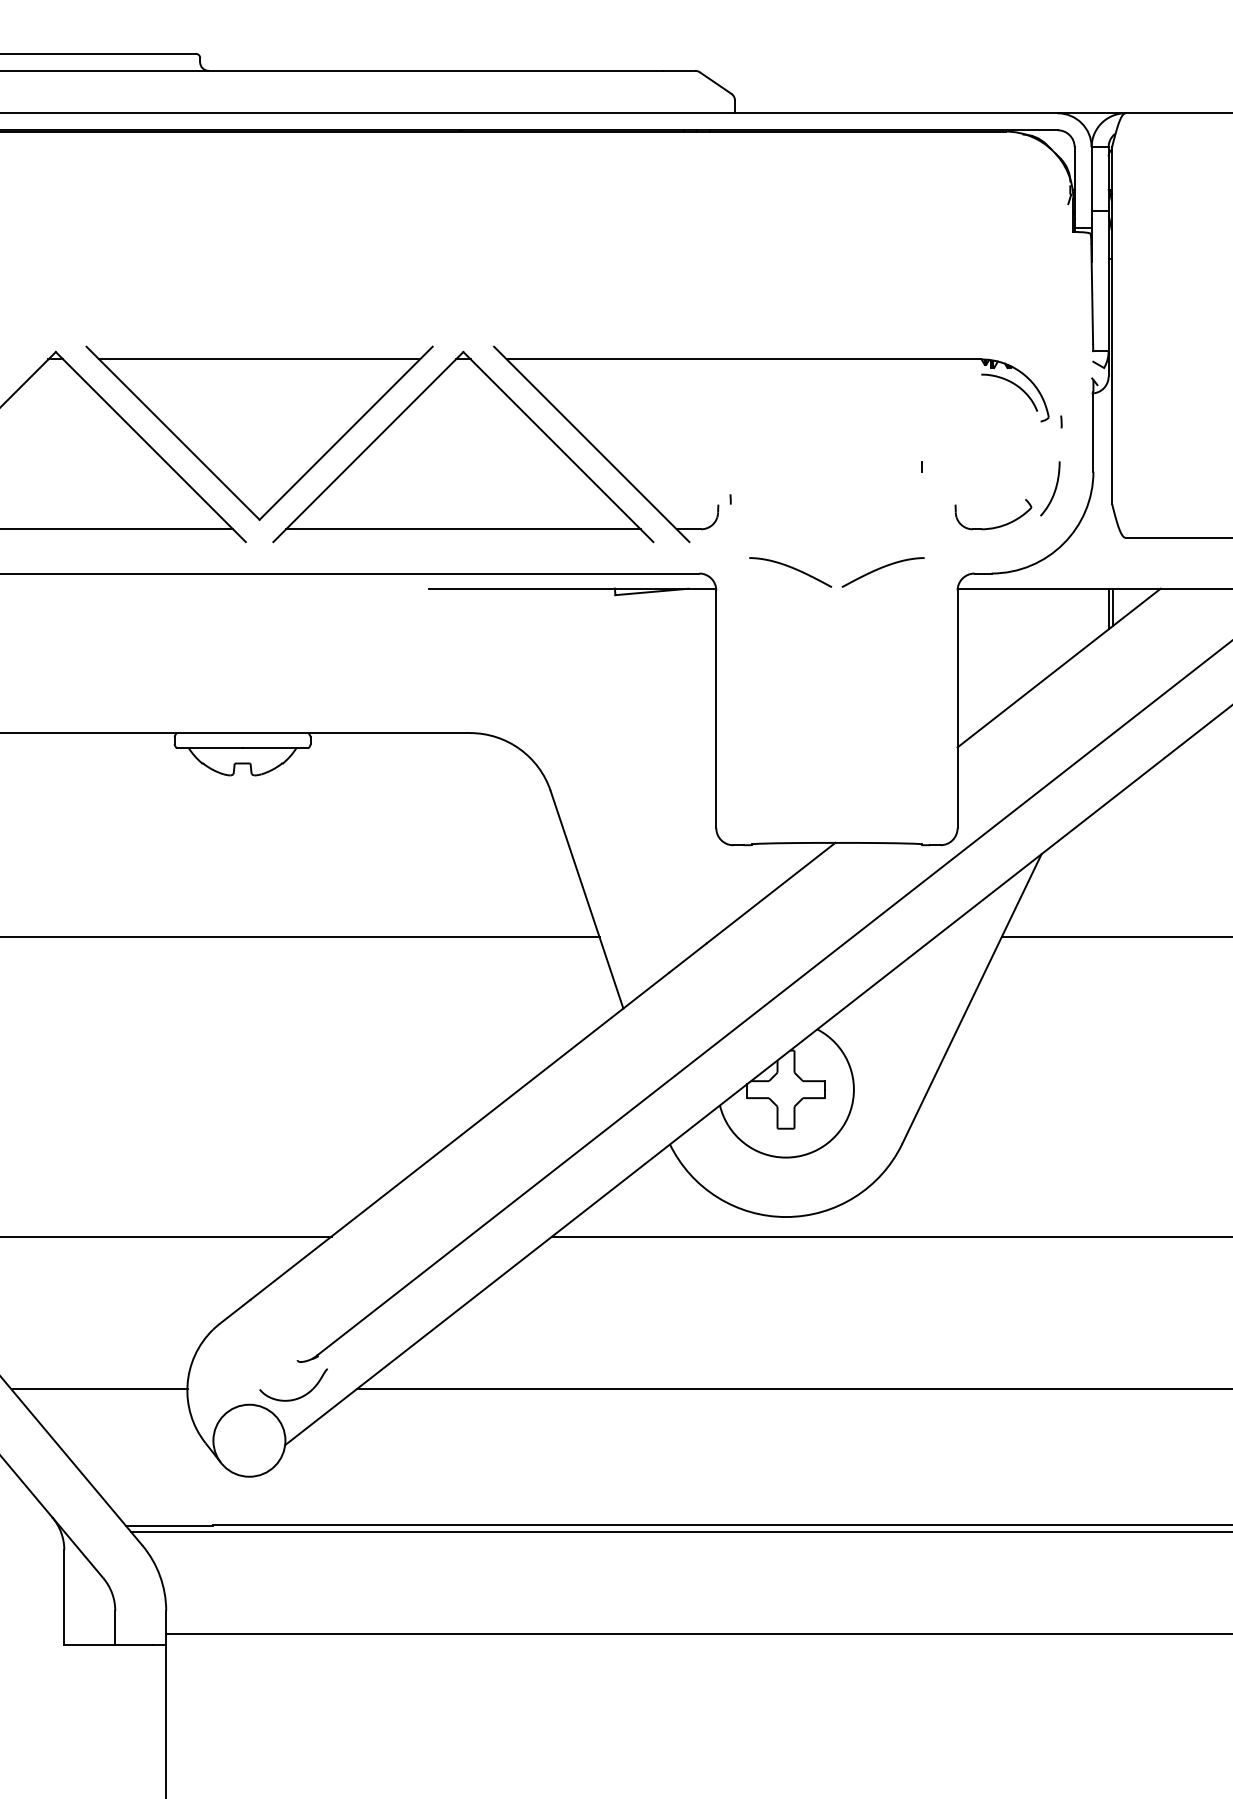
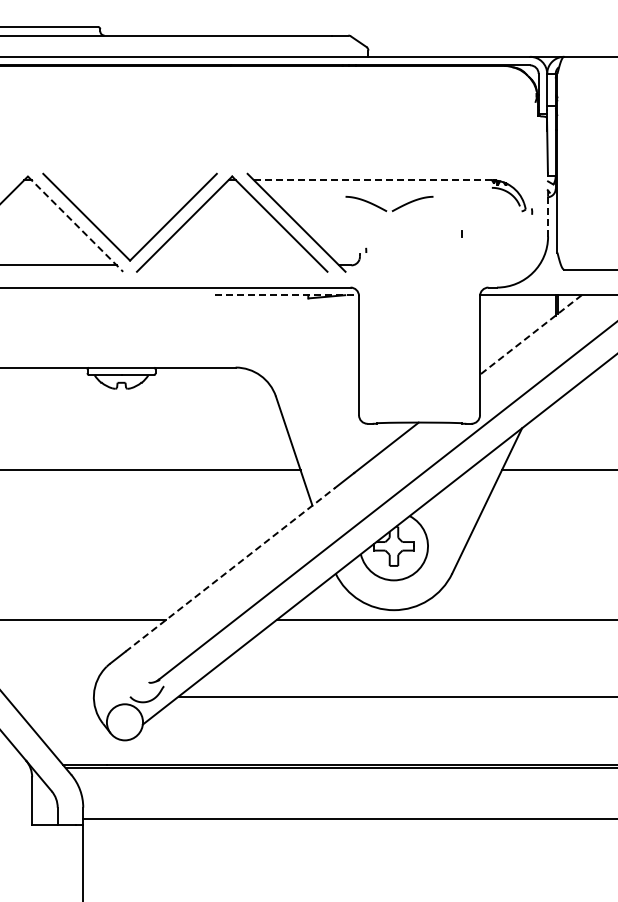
line: (258, 359) -> (129, 180), removed
line: (743, 359) -> (372, 180), solid -> dashed
line: (1094, 431) -> (548, 216), solid -> dashed
line: (150, 447) -> (75, 224), solid -> dashed
part: (1024, 499) -> (513, 250), removed
line: (463, 529) -> (232, 265), removed
part: (828, 583) -> (385, 209), moved
line: (573, 589) -> (287, 295), solid -> dashed
line: (1058, 667) -> (530, 334), solid -> dashed
line: (459, 1135) -> (230, 569), solid -> dashed
line: (98, 1389) -> (49, 696), removed

